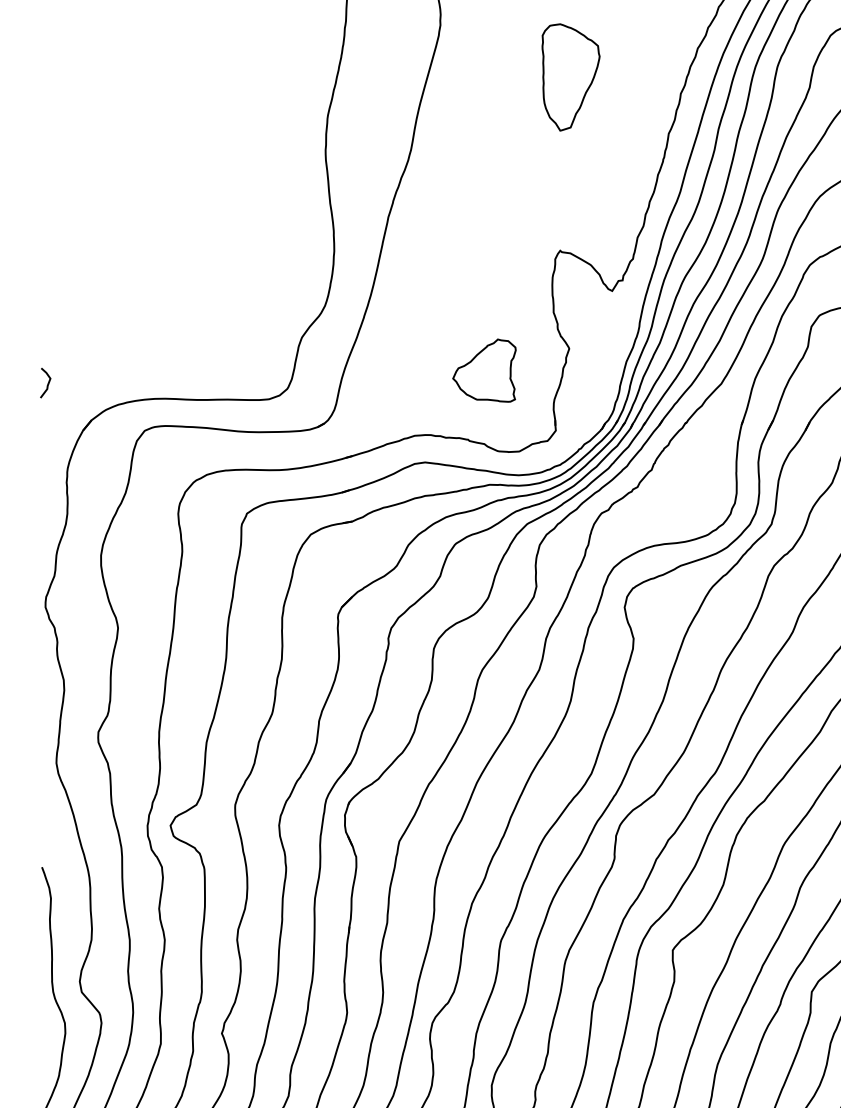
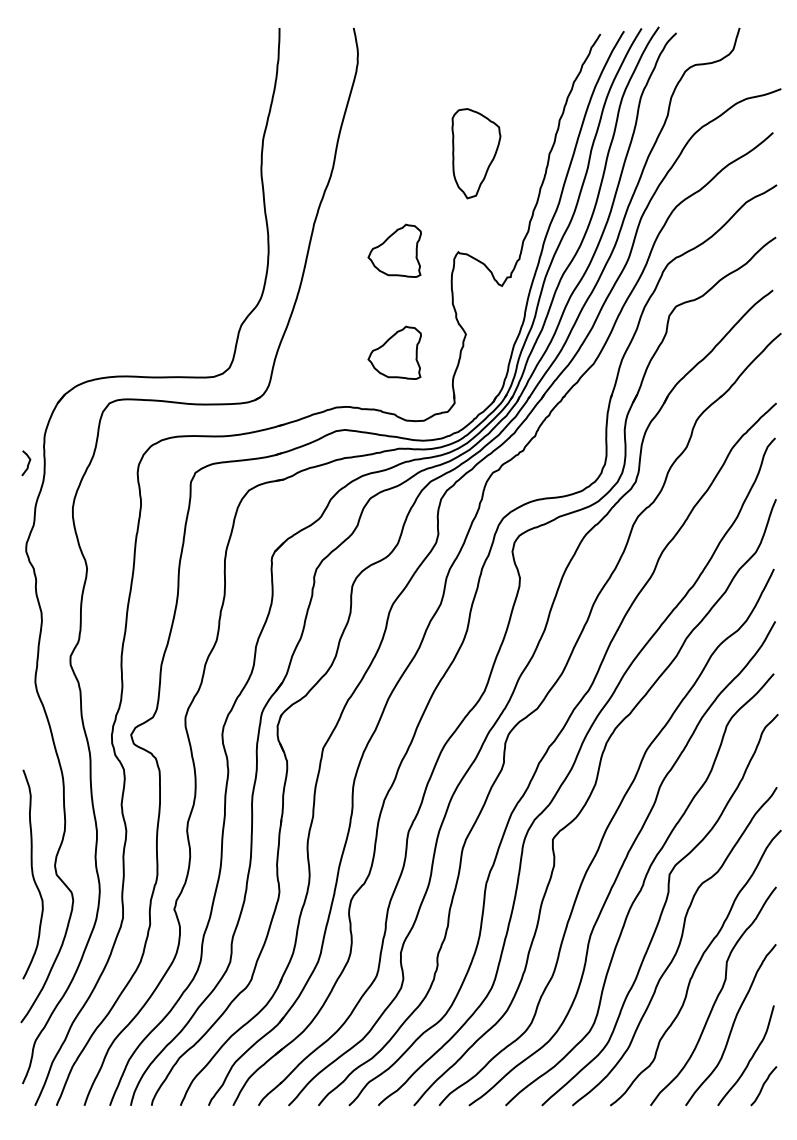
part: (571, 77) -> (476, 153), moved
part: (484, 248) -> (394, 250), added
curve: (47, 383) -> (27, 463), moved

